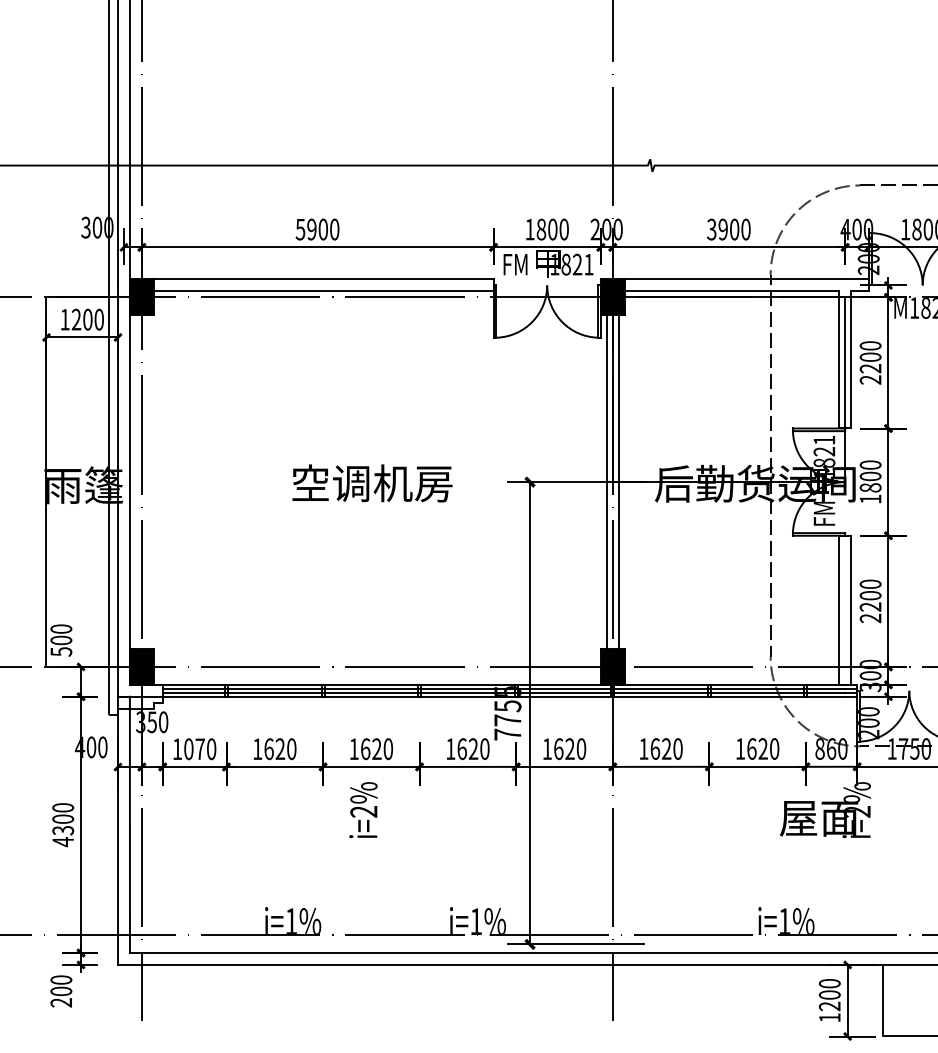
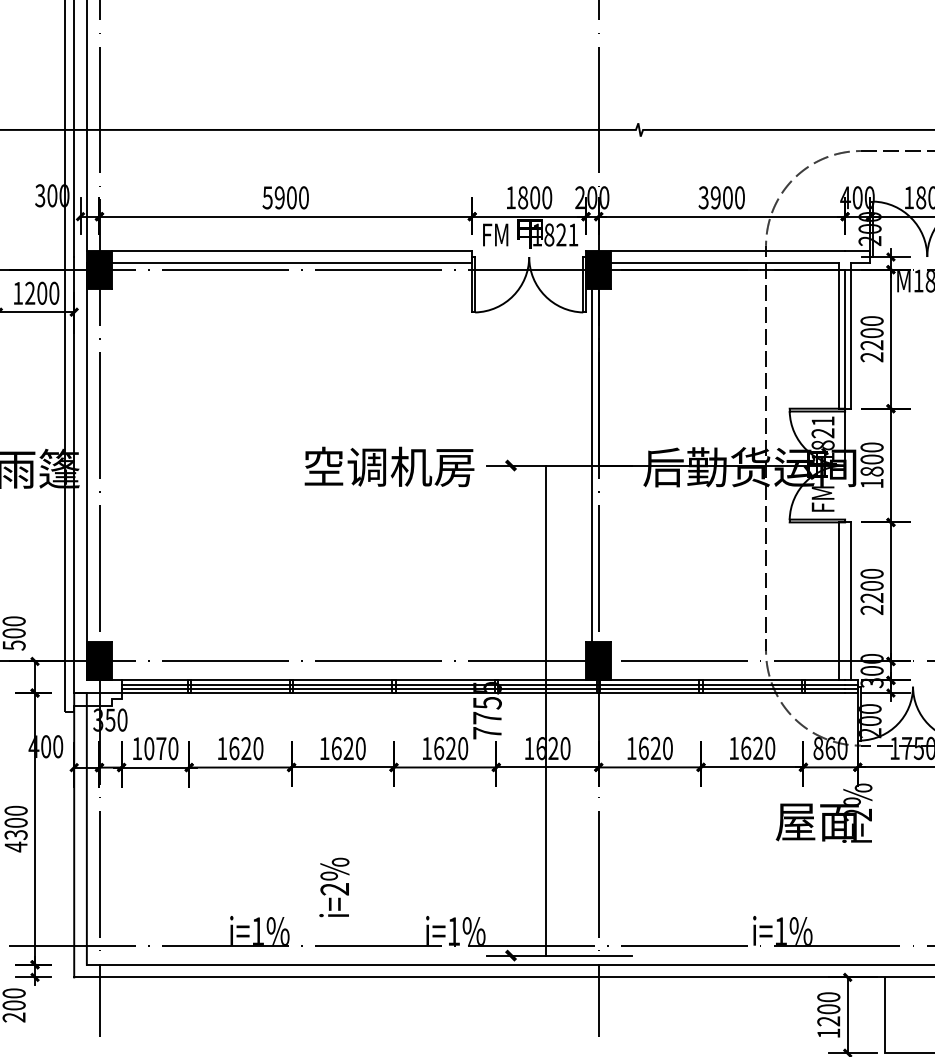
line: (618, 482) -> (604, 465), removed
text: (372, 483) -> (389, 466), moved
line: (530, 713) -> (546, 710), moved
text: (363, 810) -> (334, 887), moved

